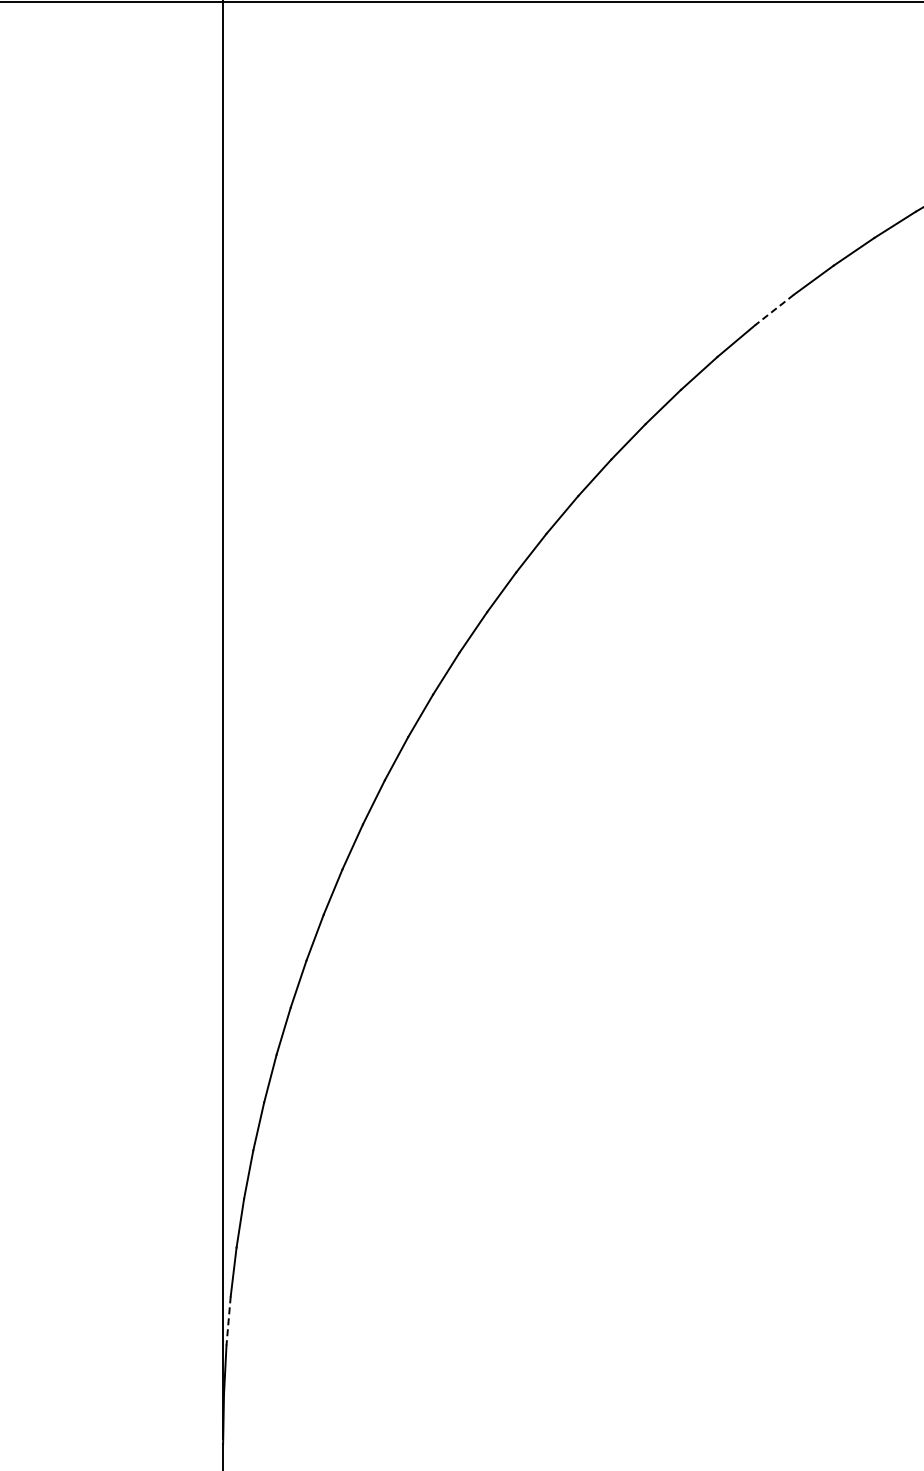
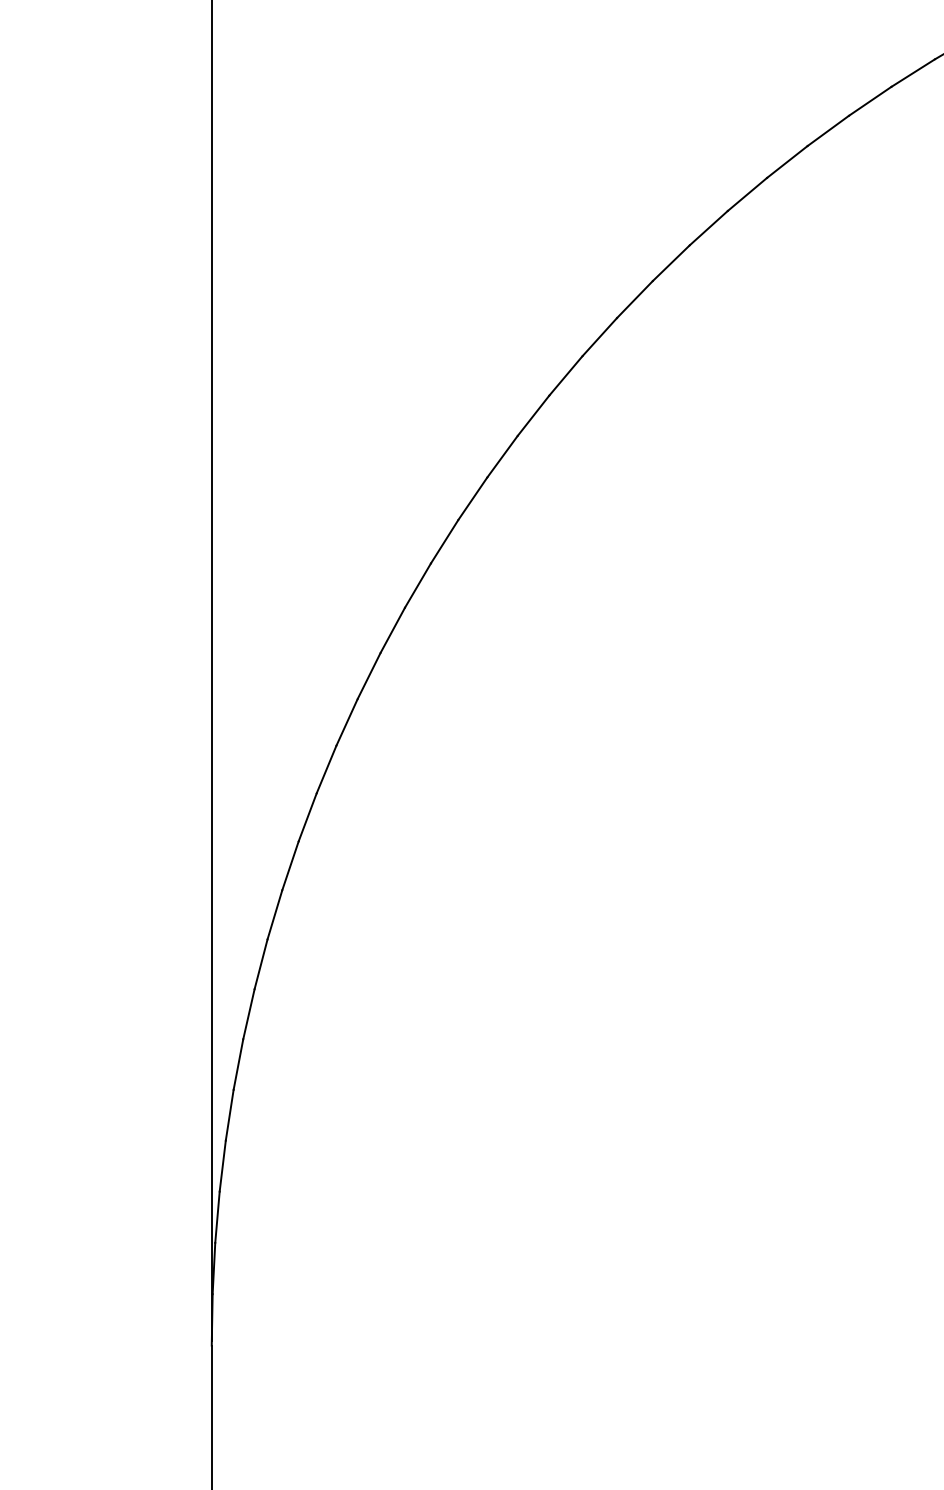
line: (774, 309) -> (787, 161), dashed -> solid
line: (228, 1320) -> (217, 1216), dashed -> solid

